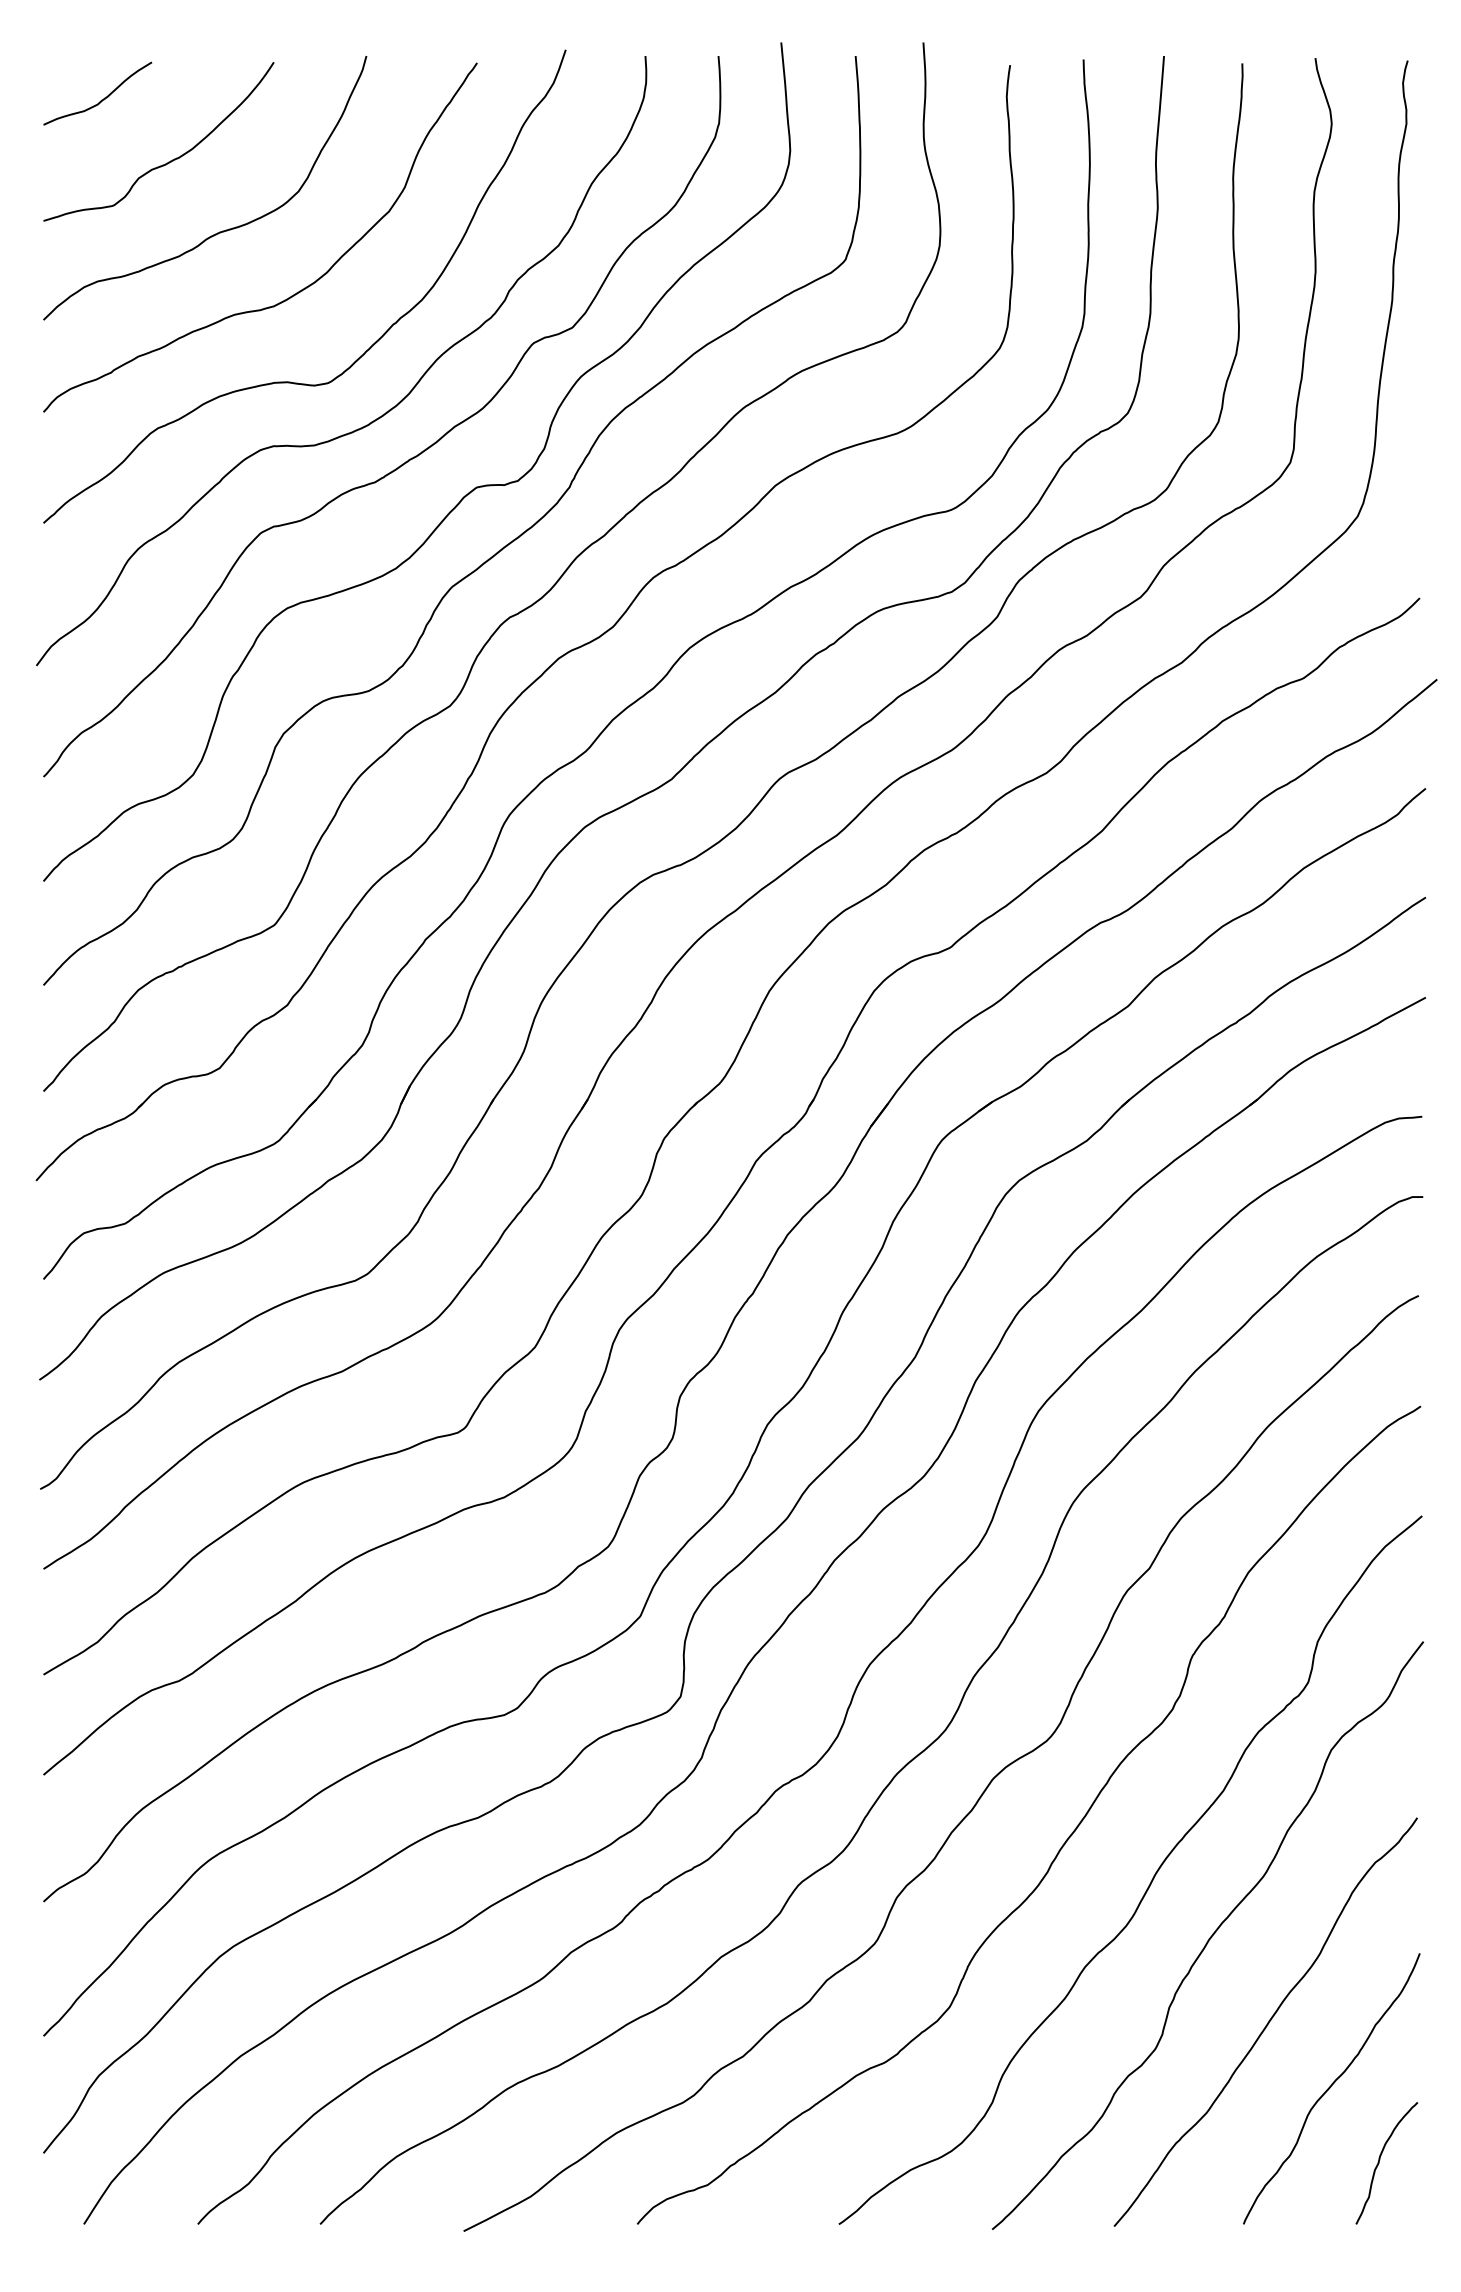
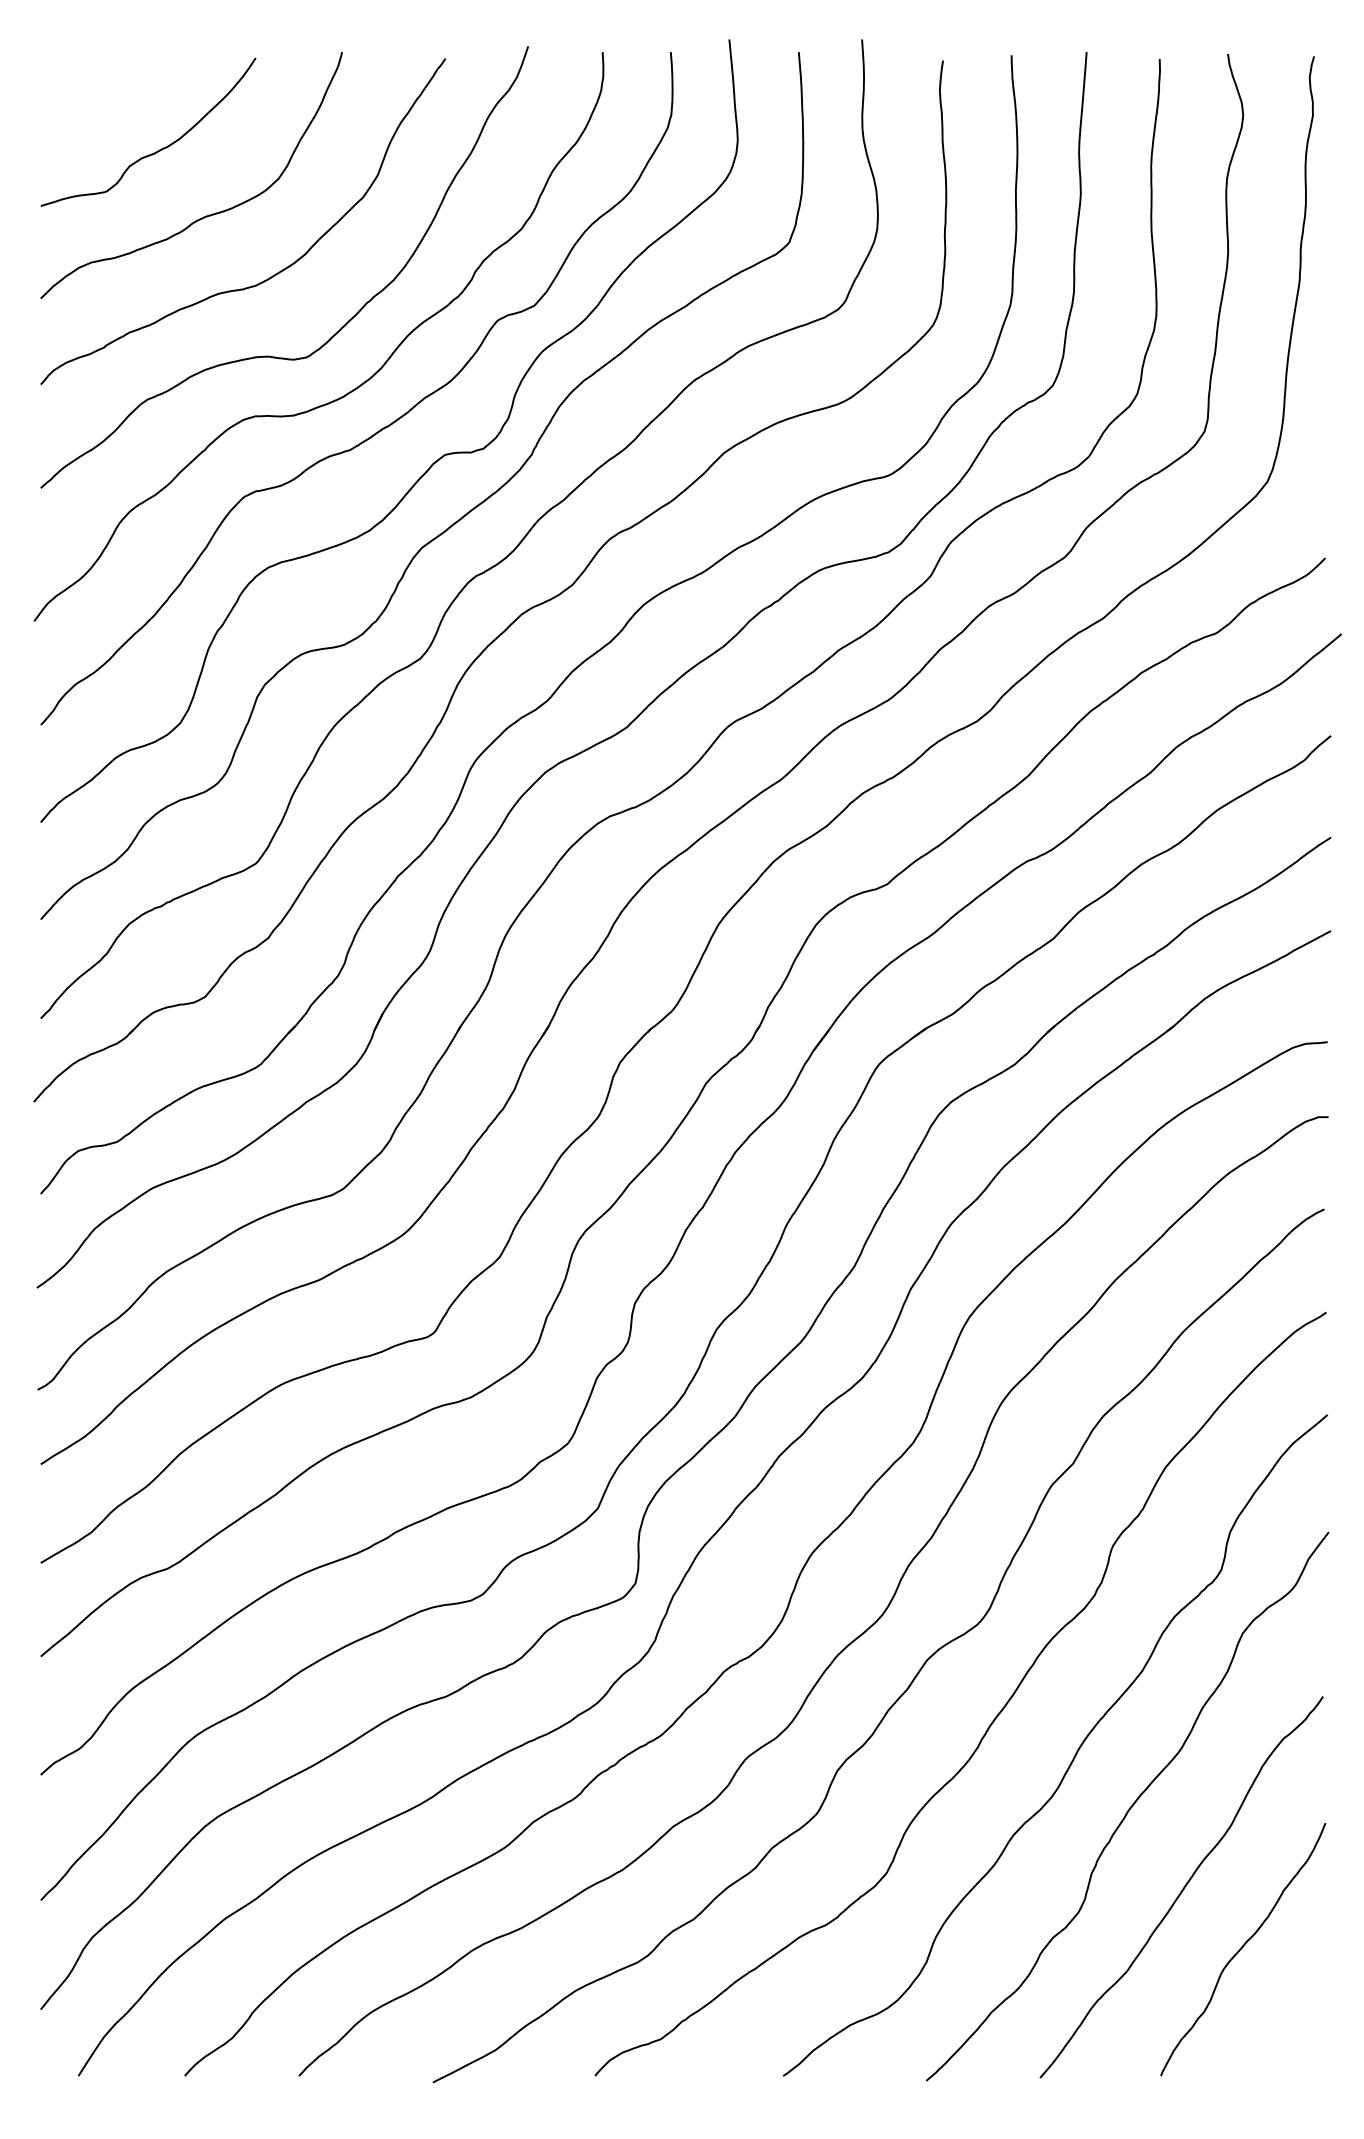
curve: (101, 99) -> (94, 92), removed
curve: (1379, 2163) -> (1287, 2019), removed

